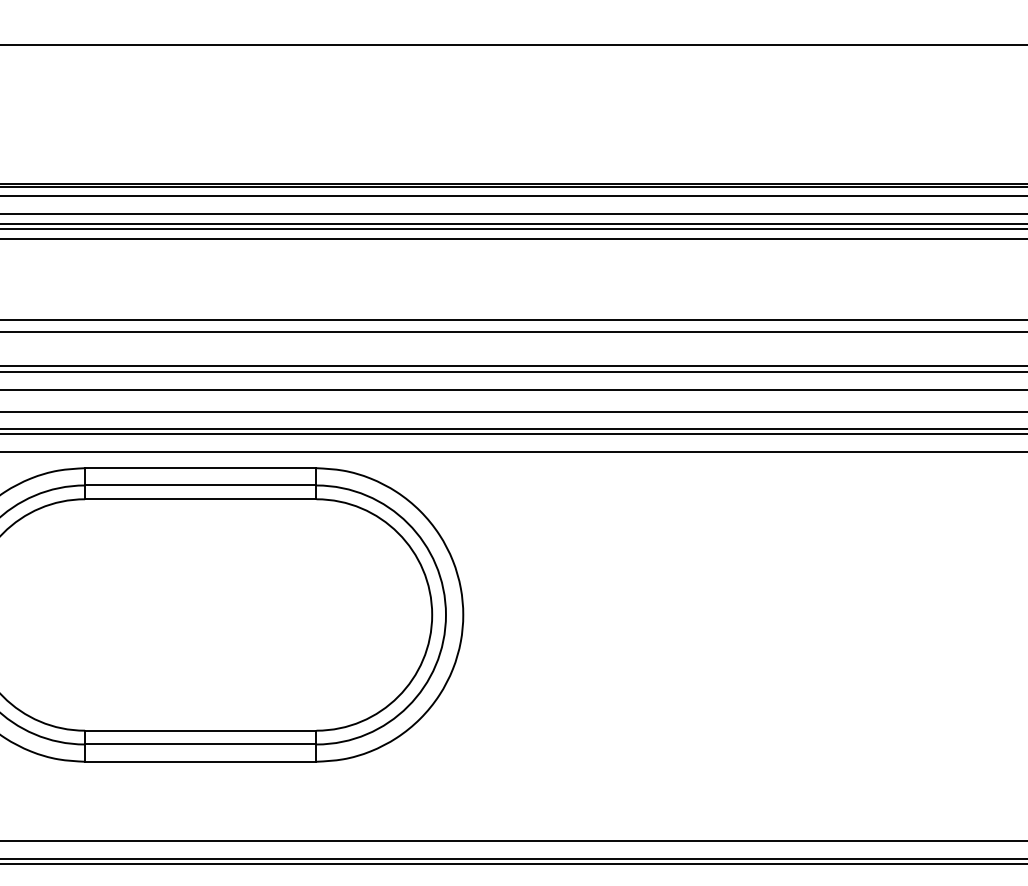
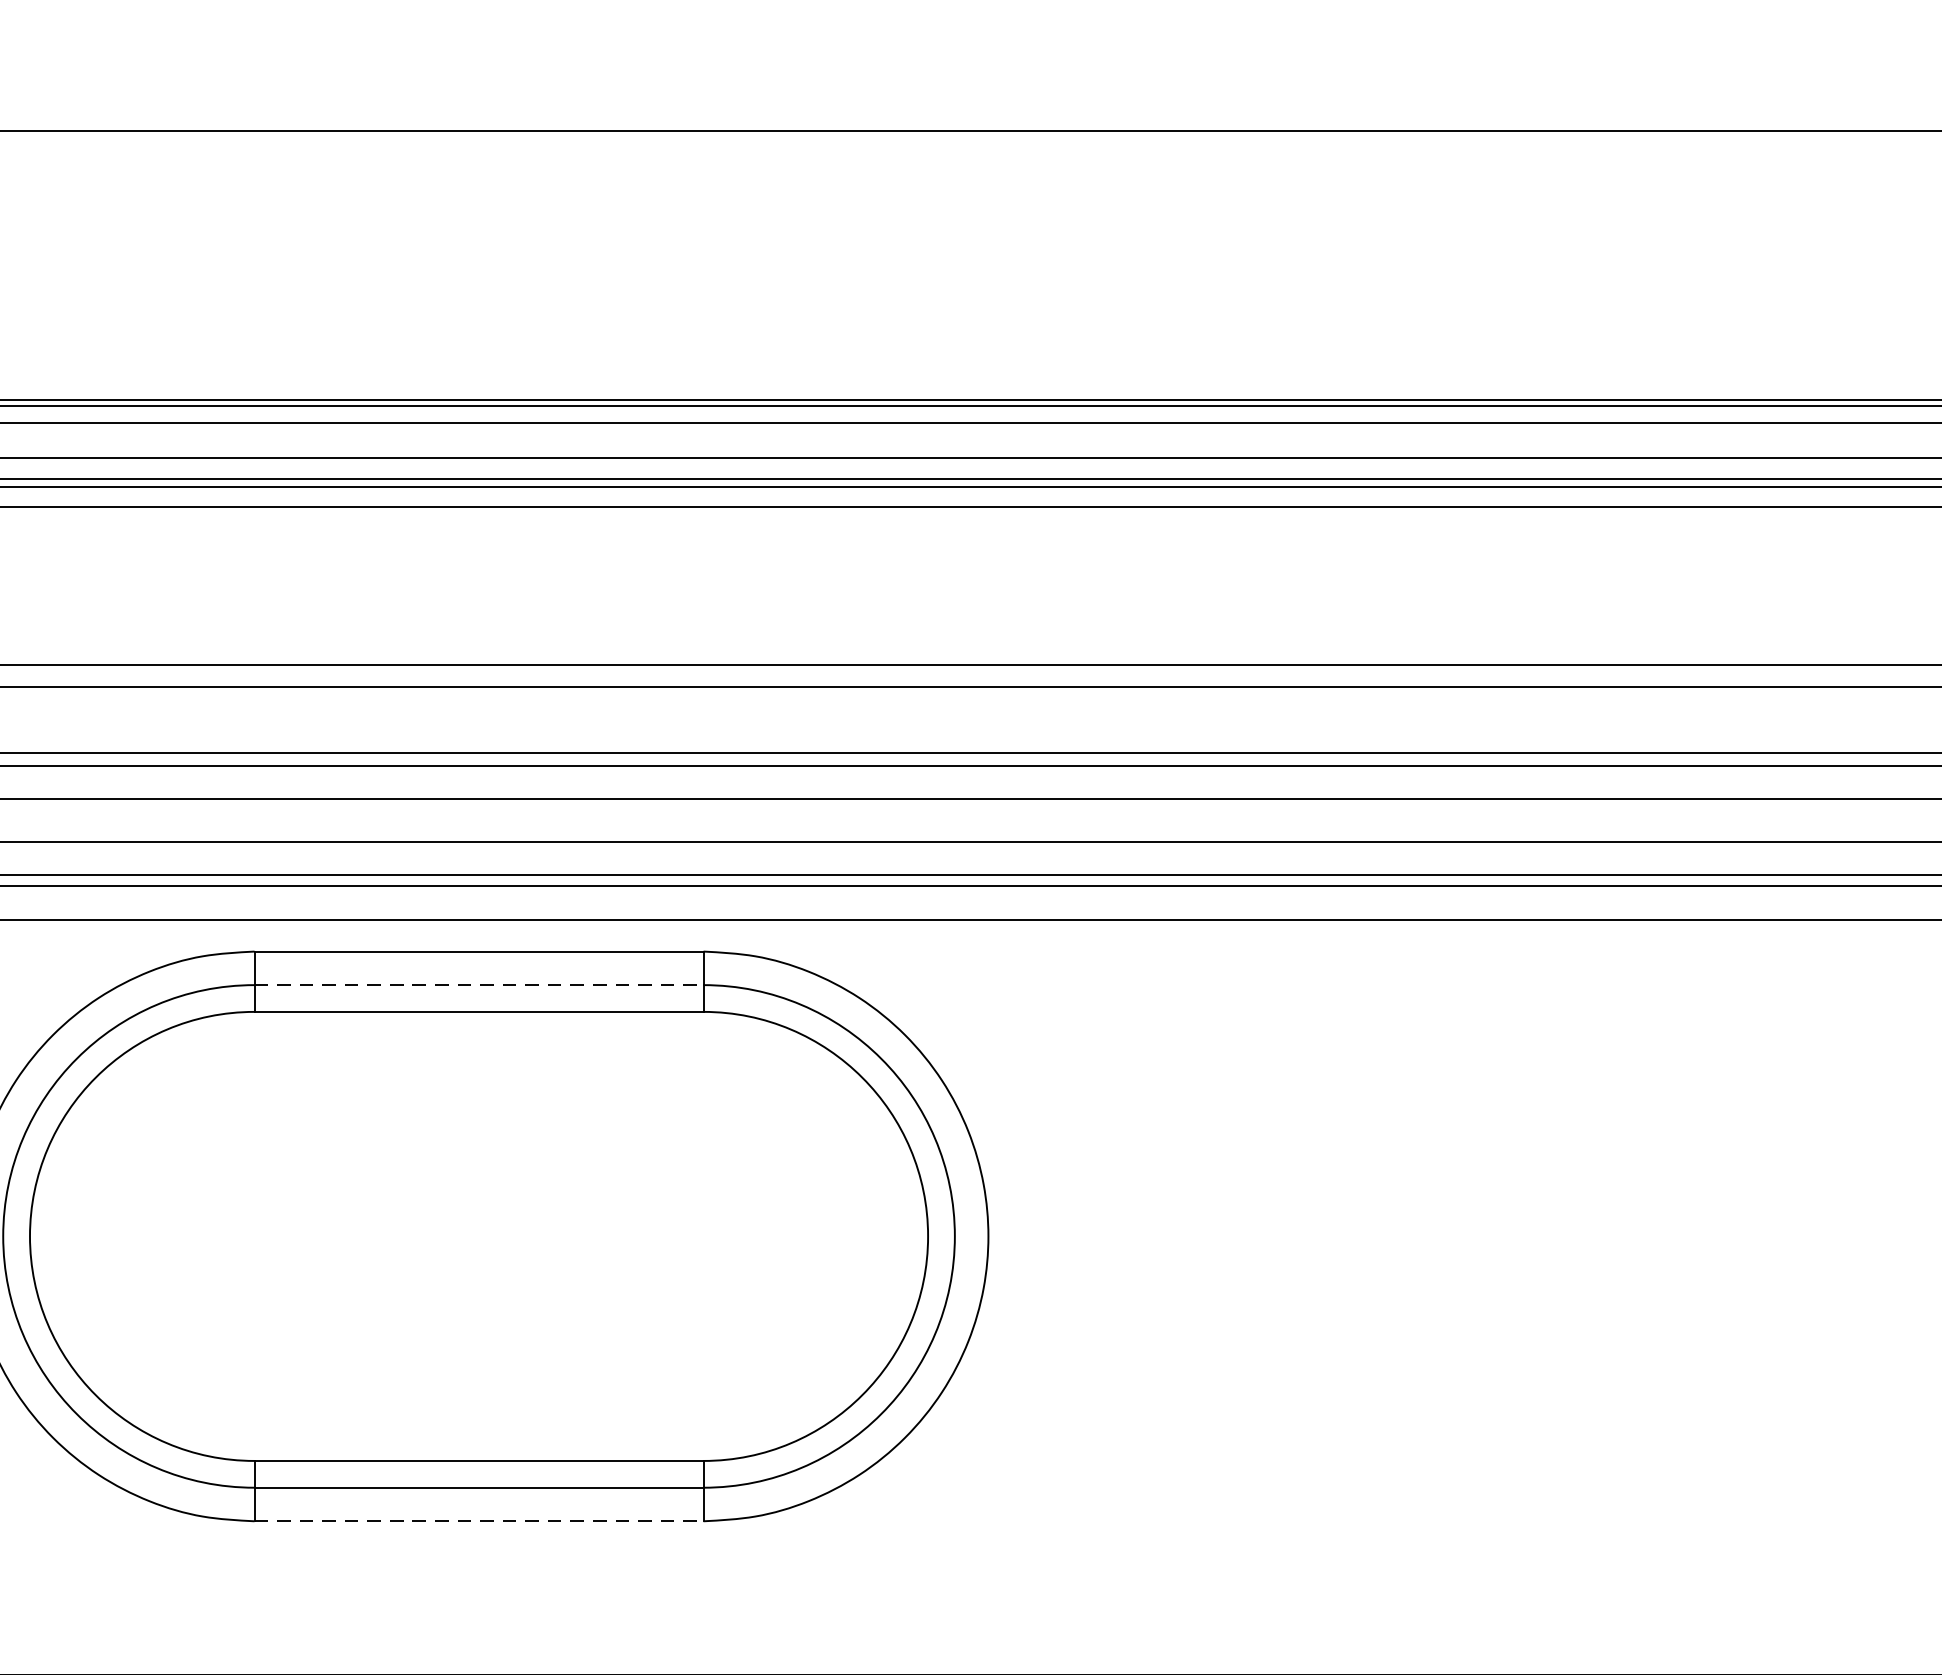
line: (200, 485) -> (478, 985), solid -> dashed
line: (200, 761) -> (478, 1520), solid -> dashed

